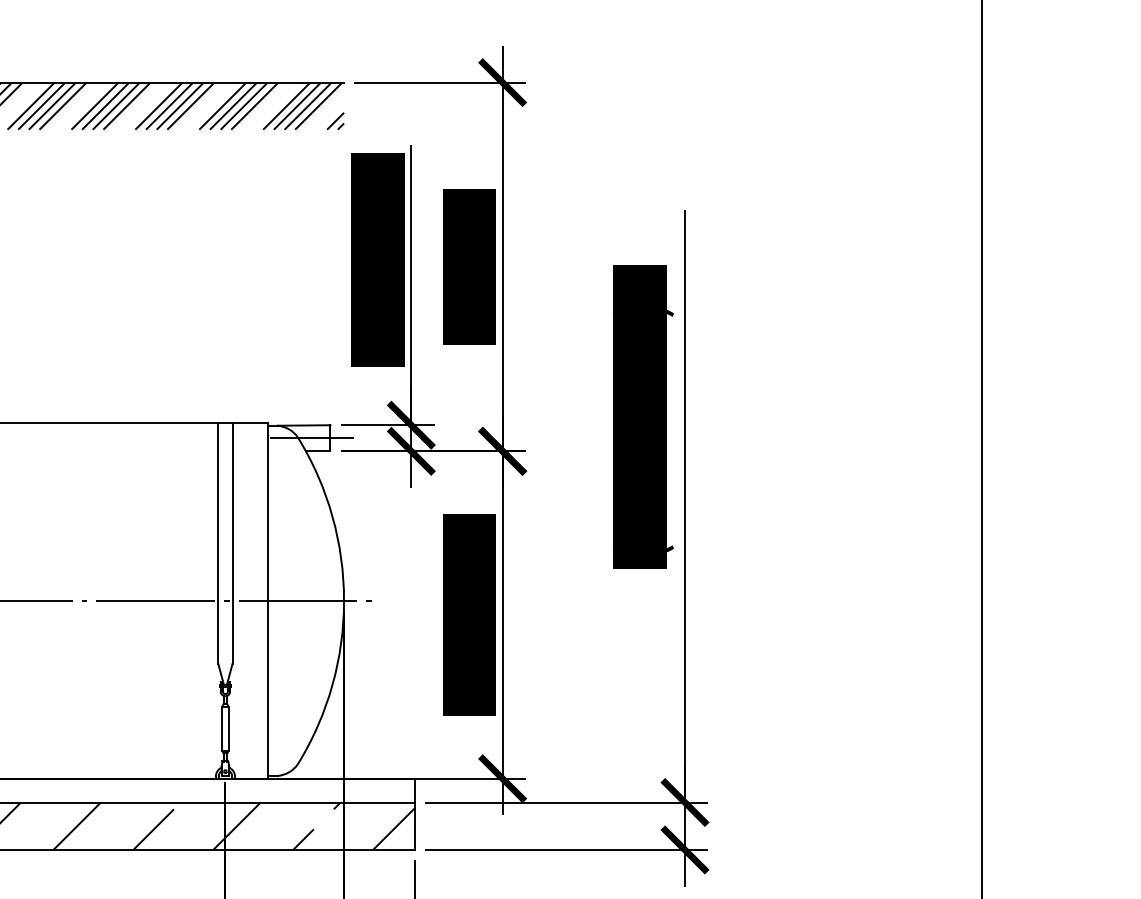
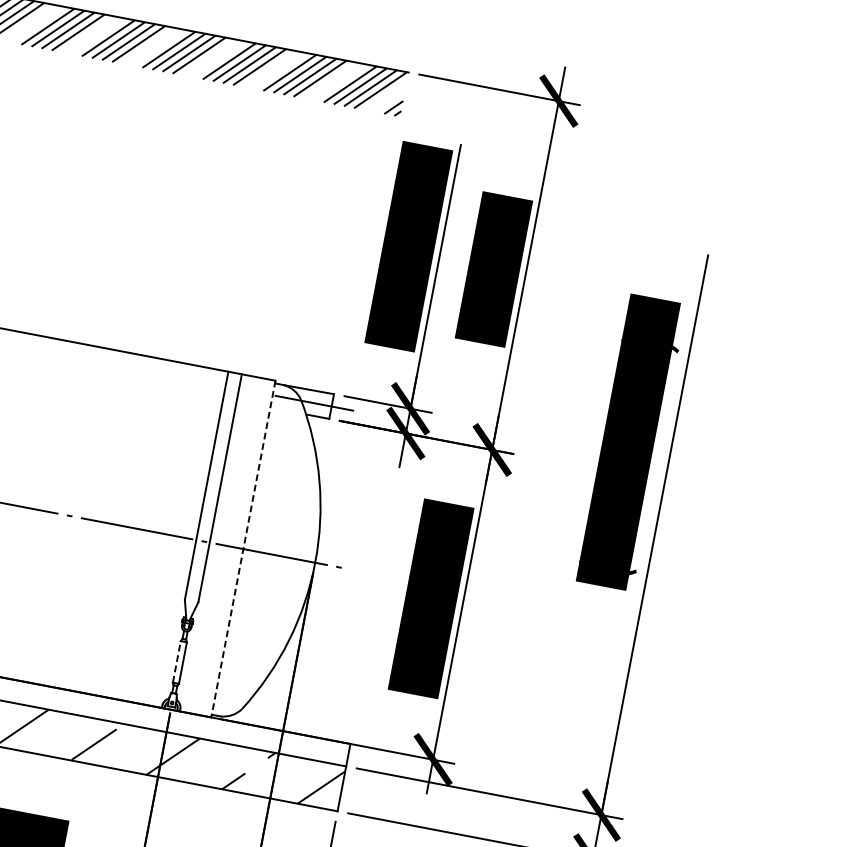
line: (268, 600) -> (243, 548), solid -> dashed
line: (222, 728) -> (177, 661), solid -> dashed

